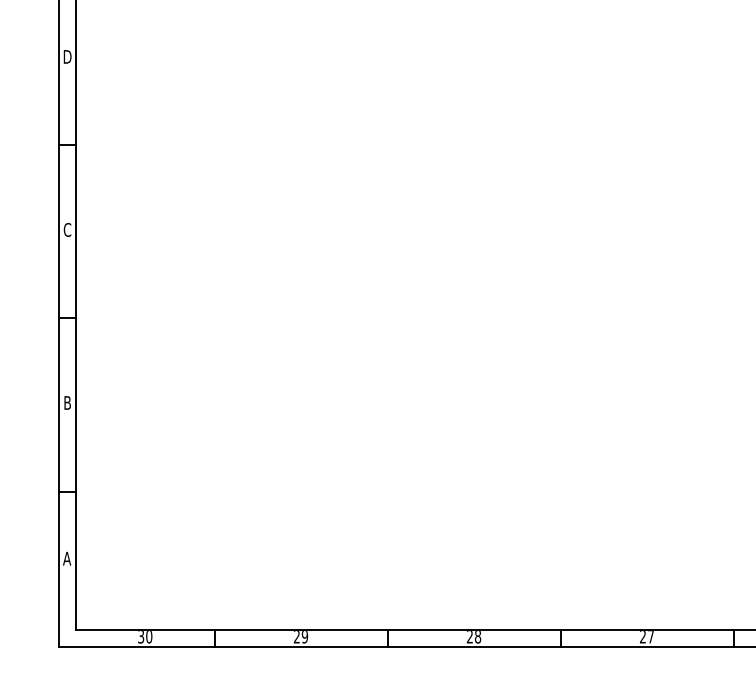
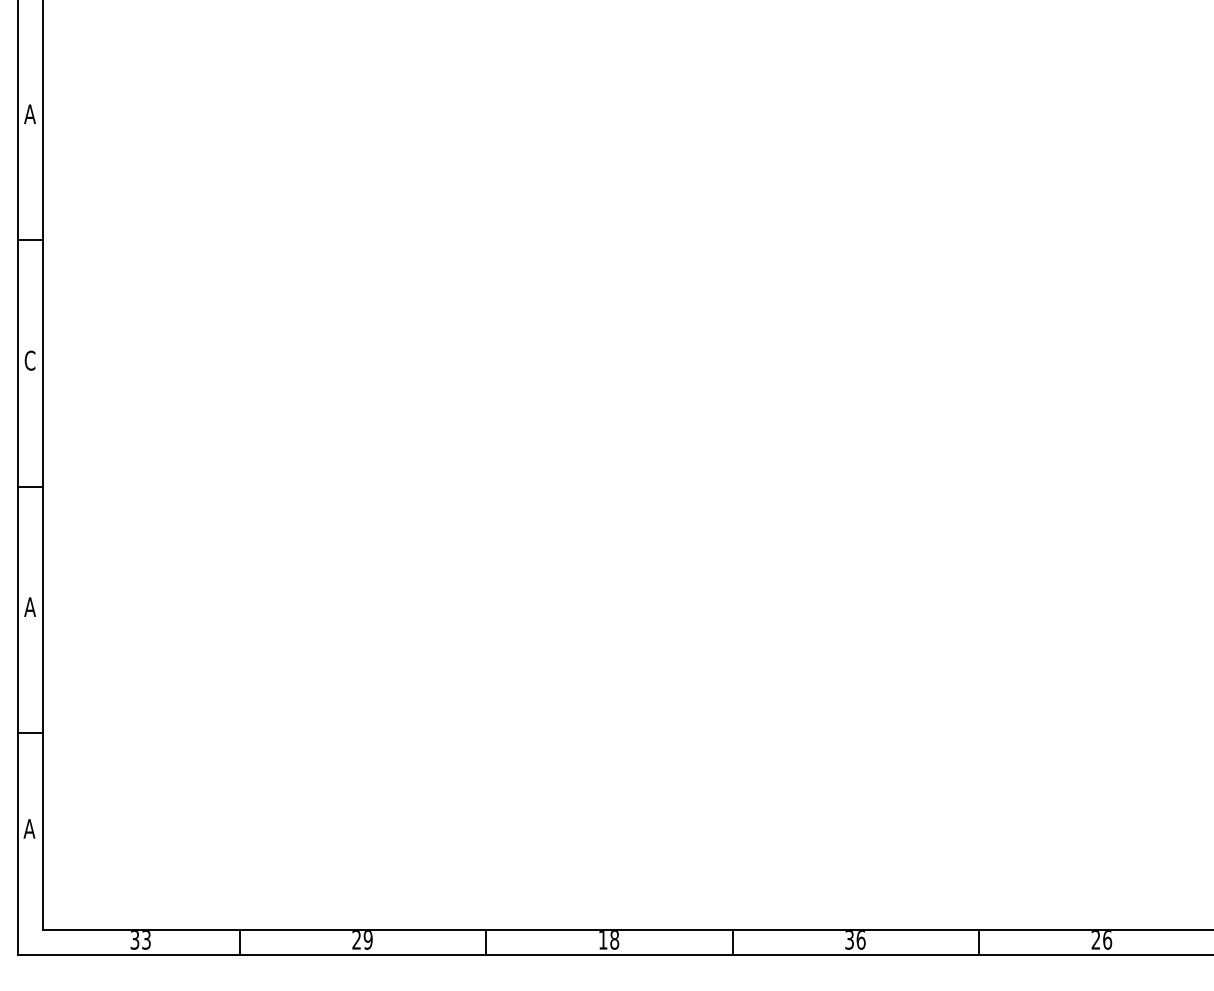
text: (67, 56) -> (29, 113), D -> A
text: (67, 402) -> (29, 606), B -> A
text: (149, 637) -> (146, 940), 30 -> 33
text: (469, 637) -> (602, 940), 28 -> 18
text: (647, 637) -> (855, 940), 27 -> 36

